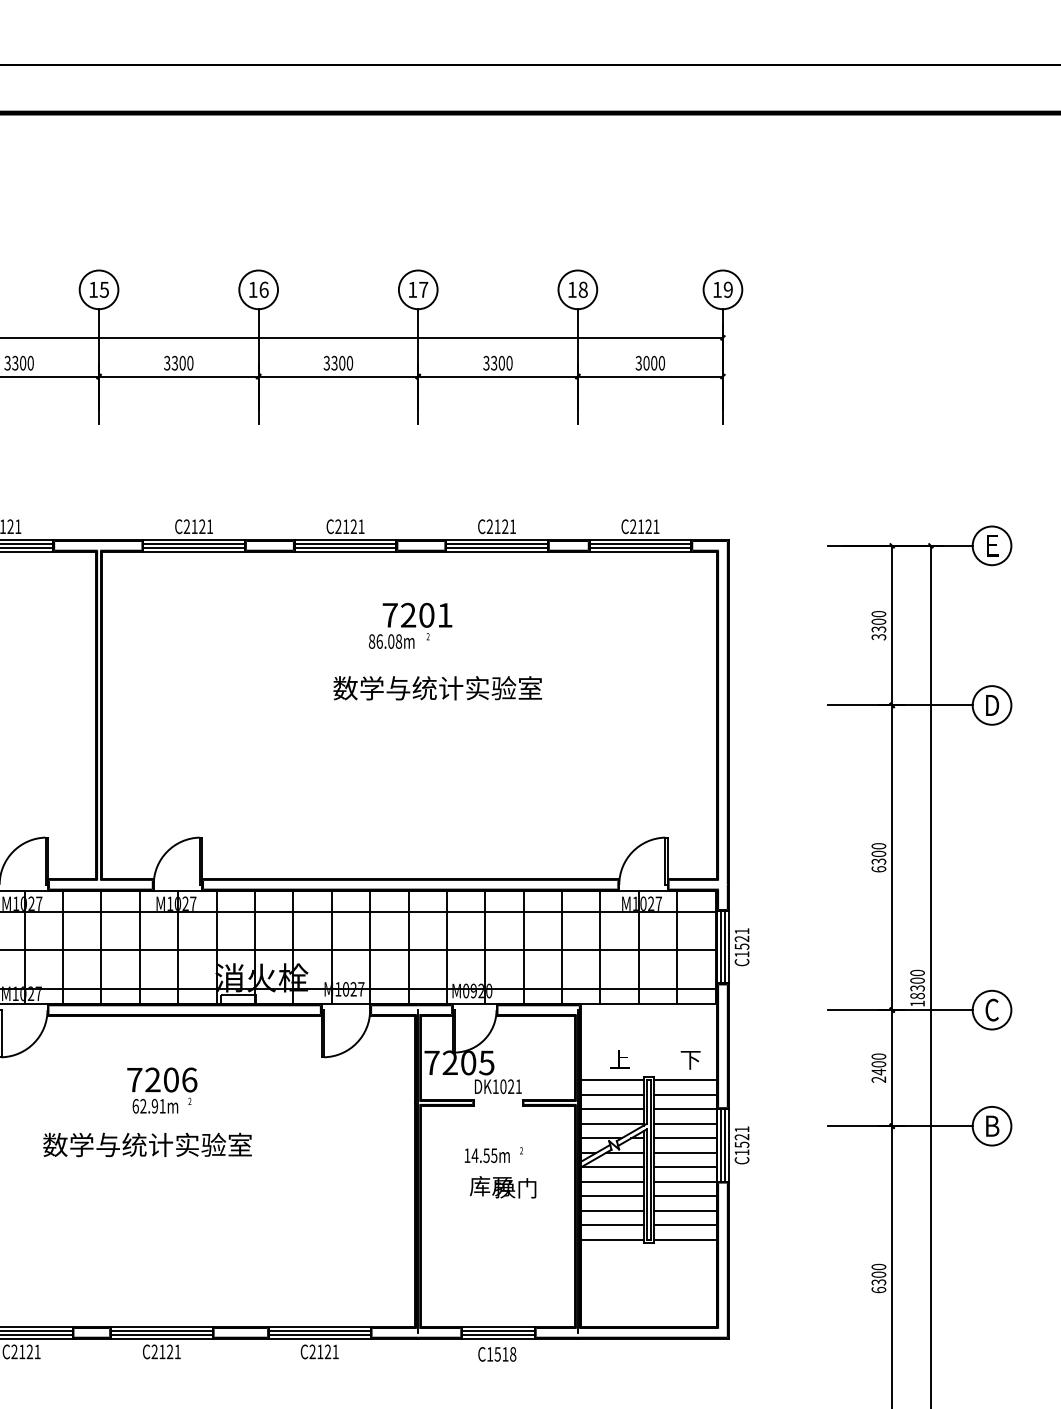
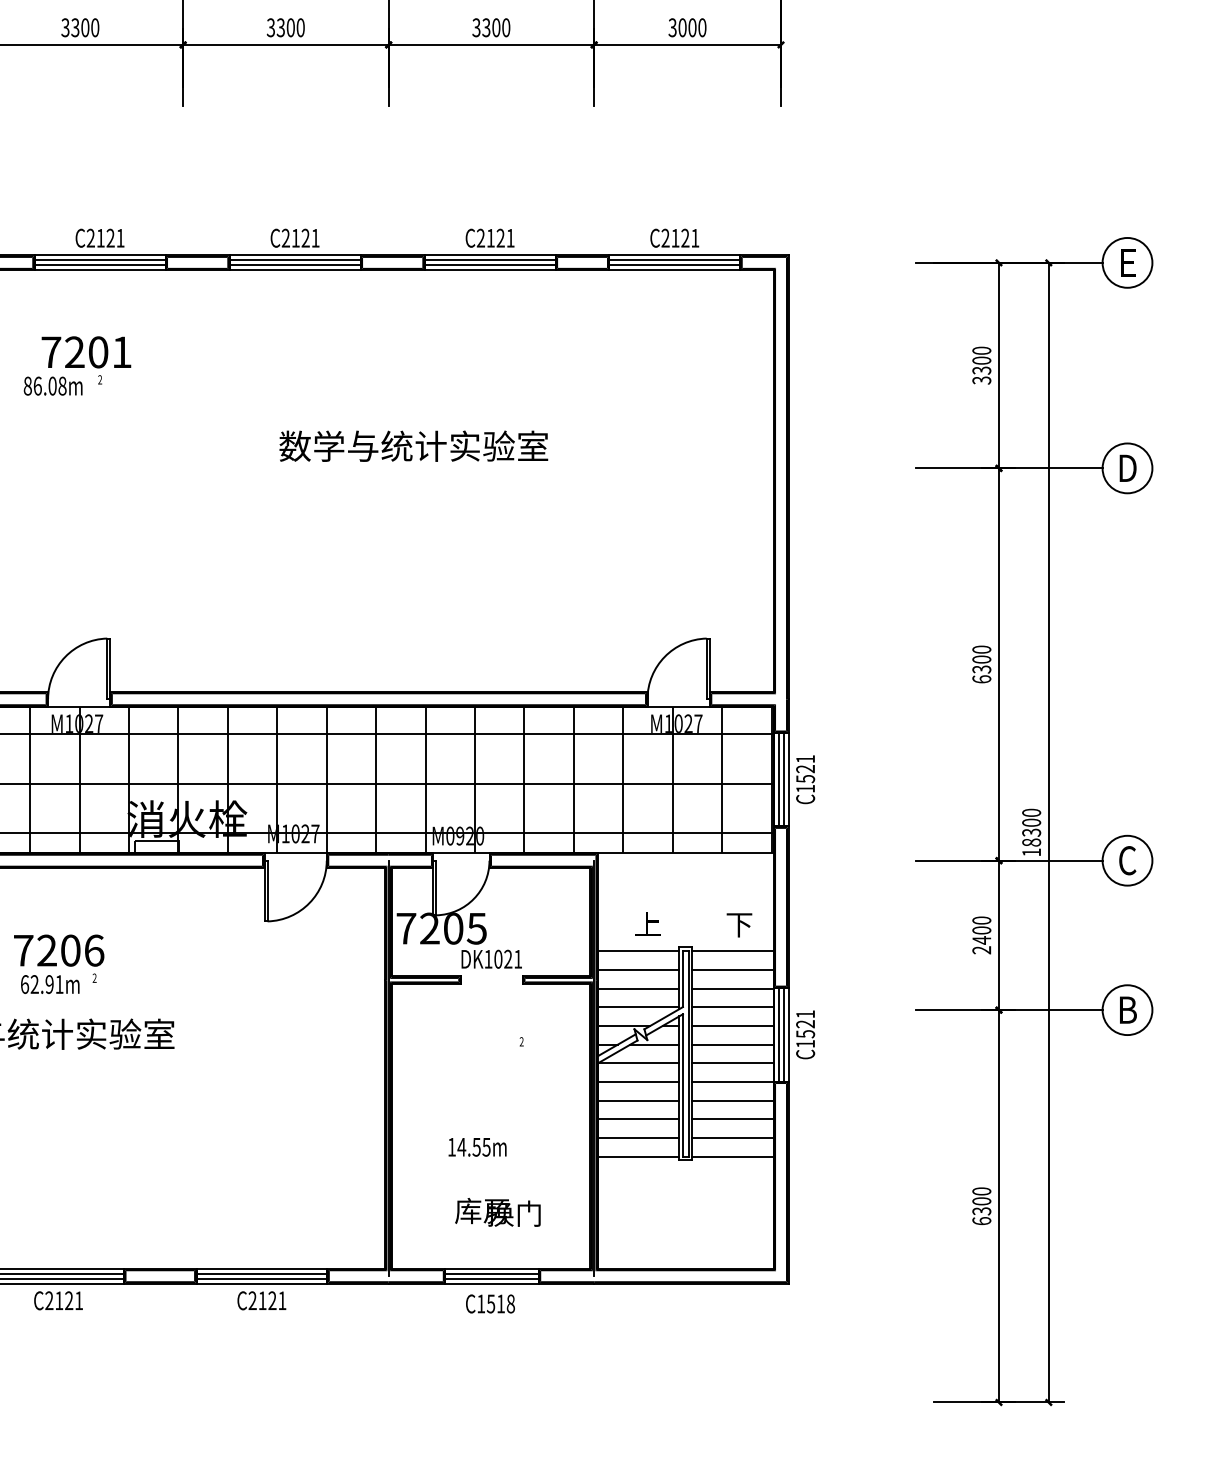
text: (410, 625) -> (77, 365), moved
text: (486, 1155) -> (476, 1147), moved
text: (502, 1187) -> (497, 1212), moved

